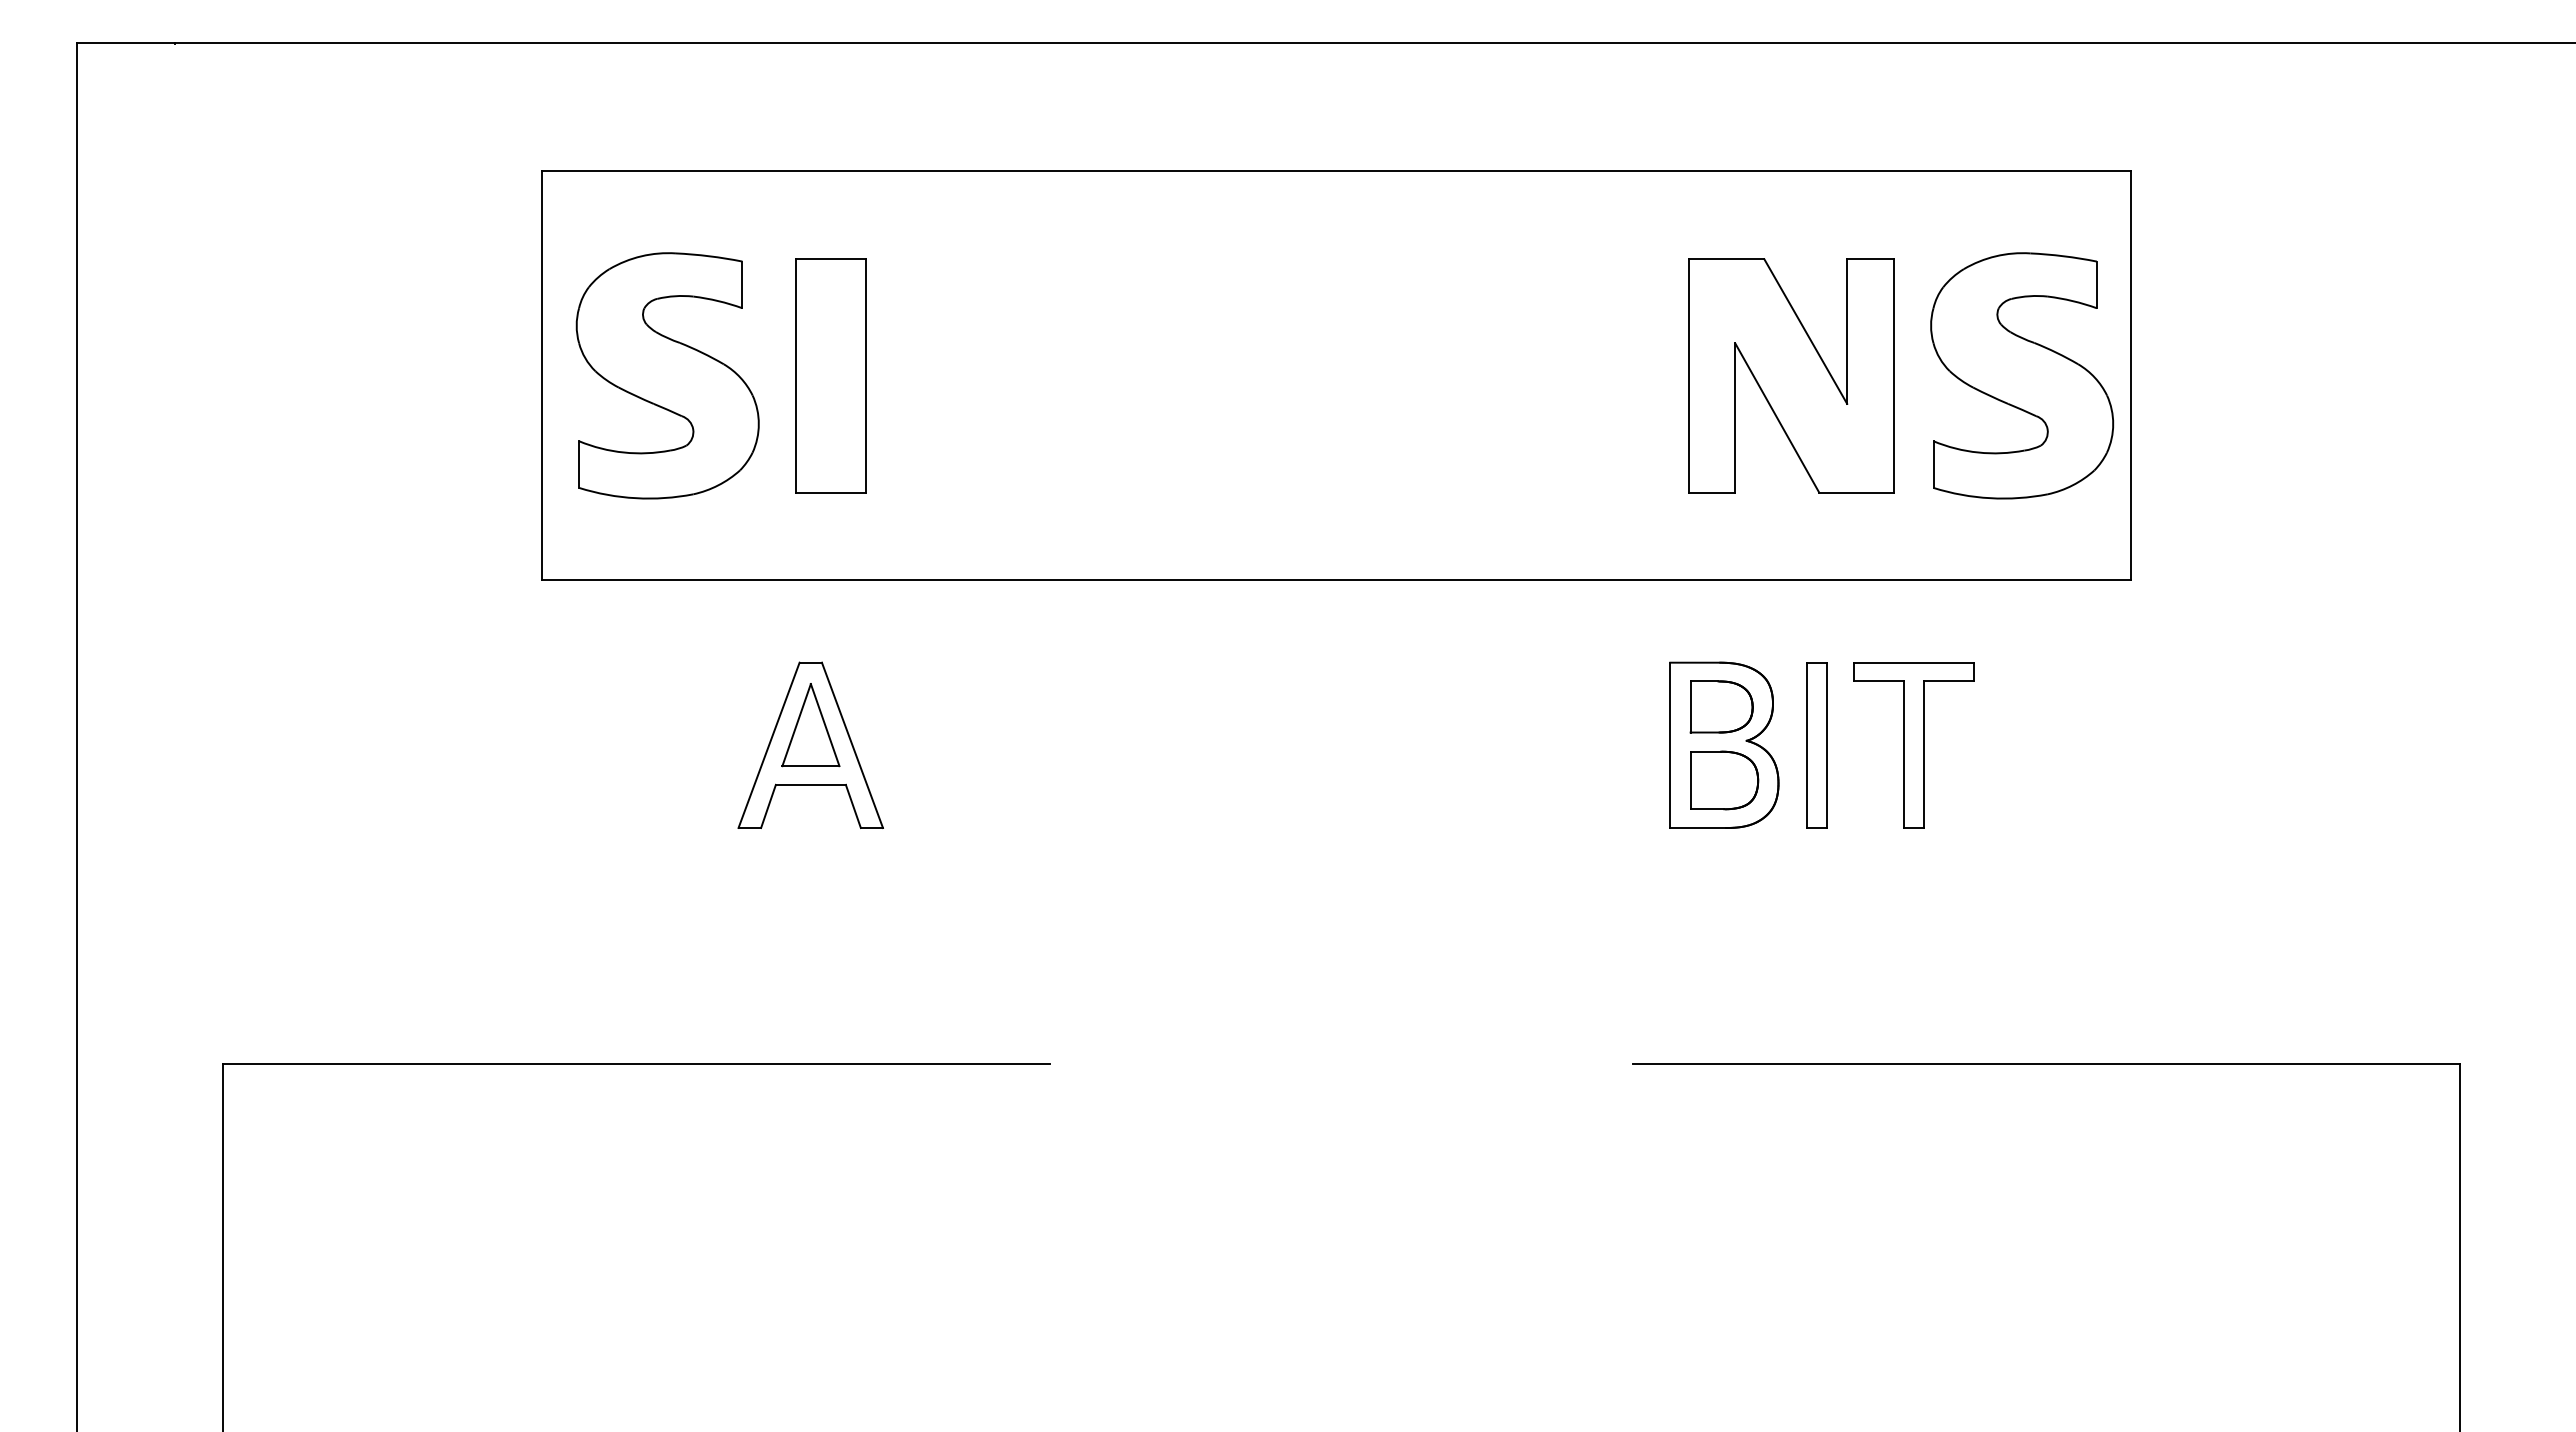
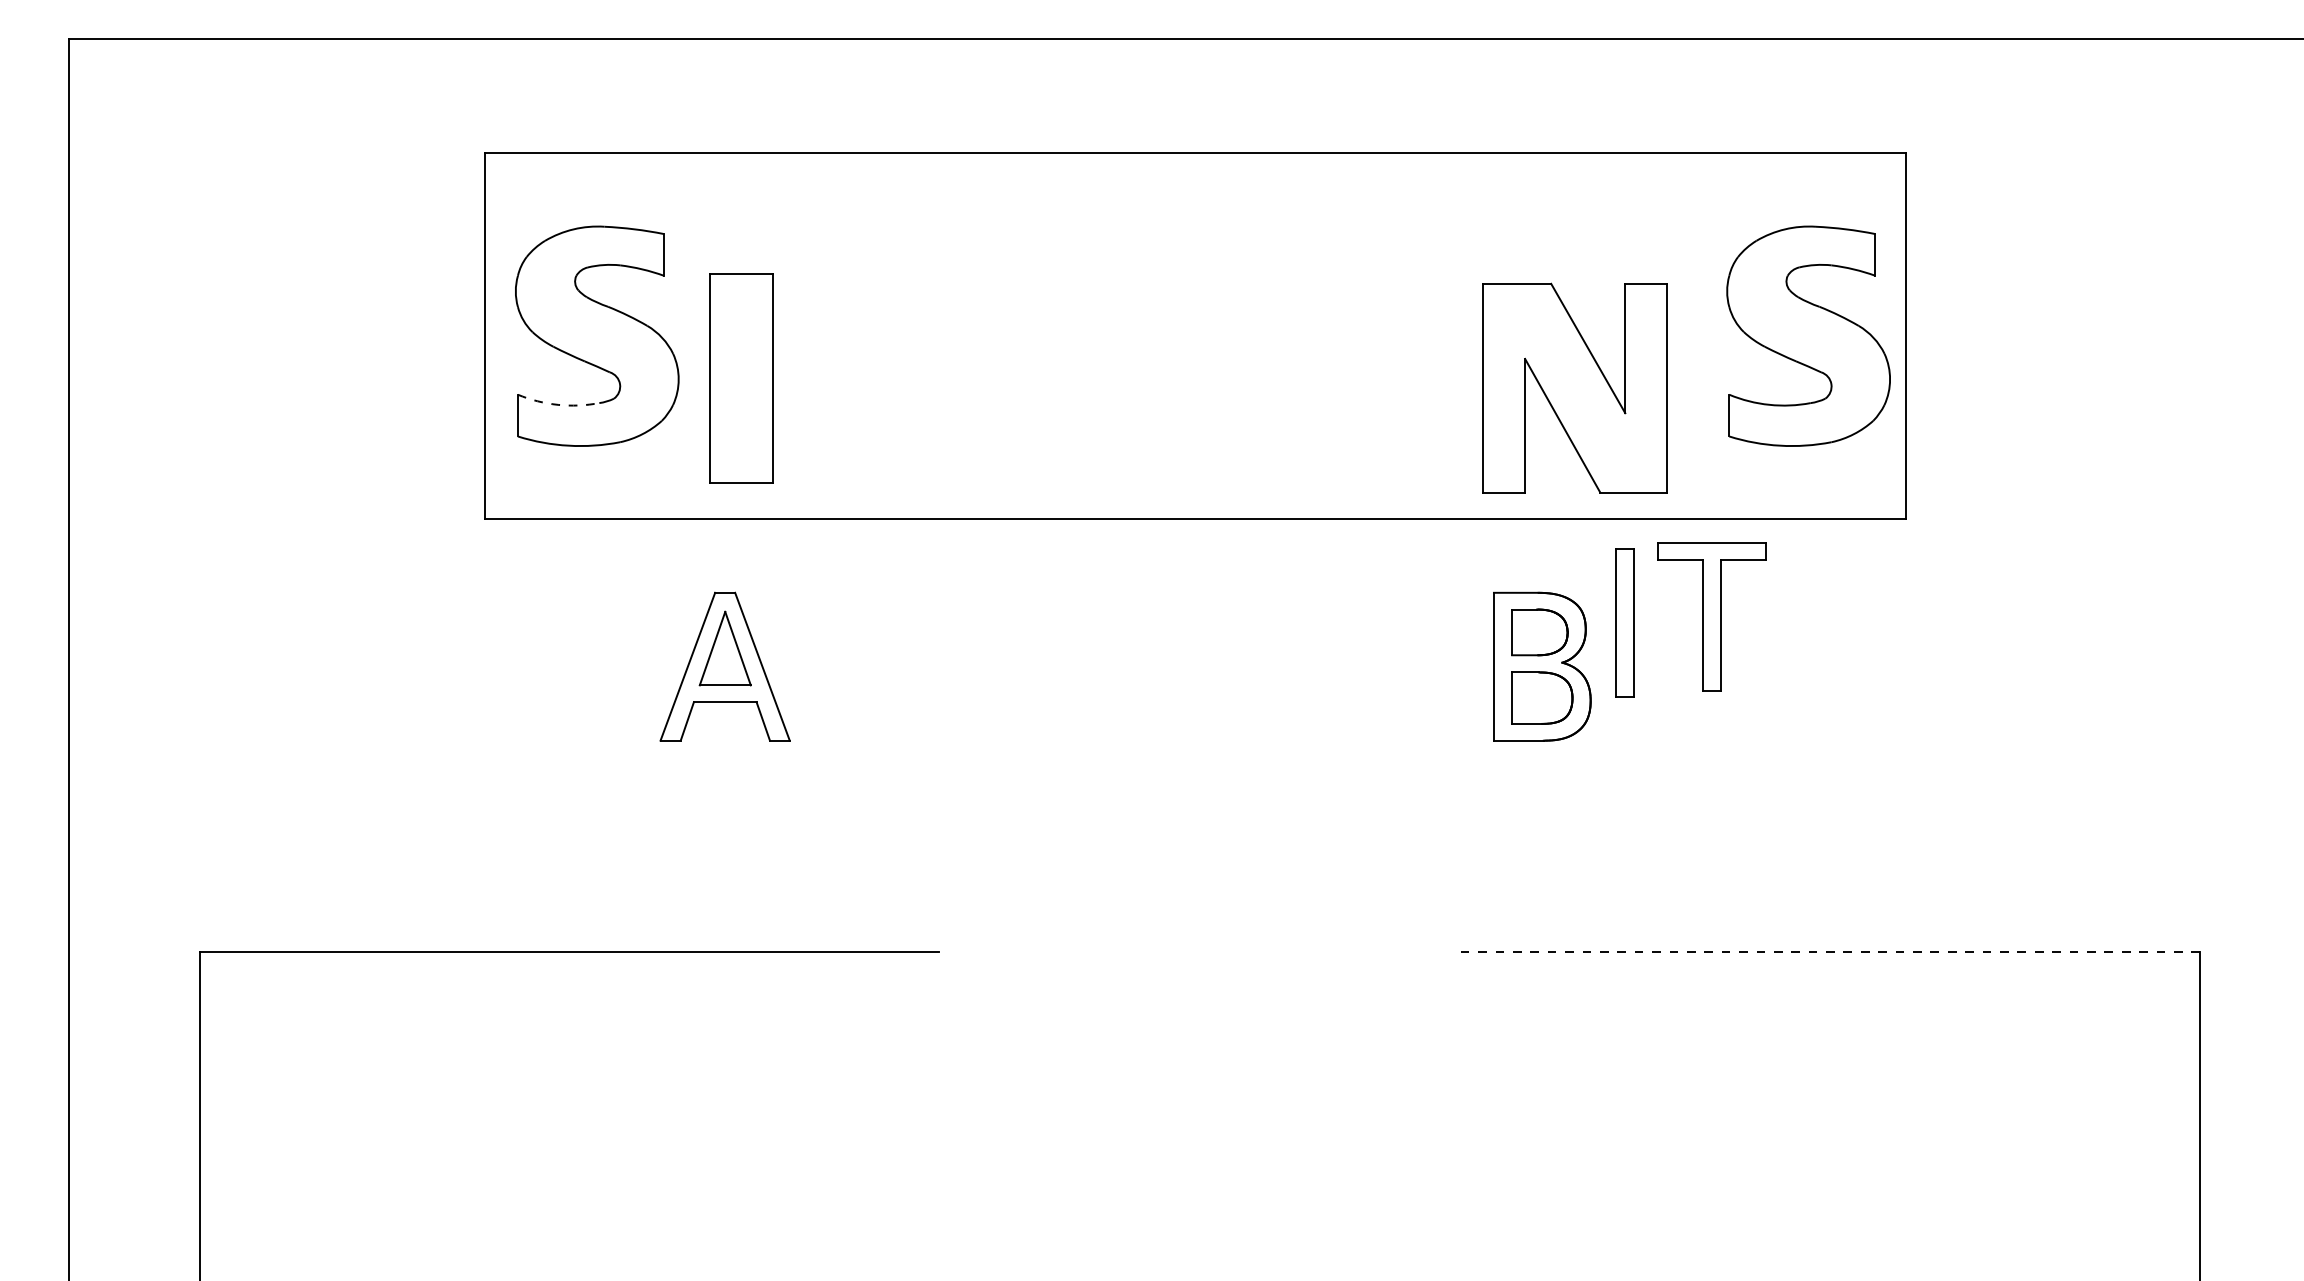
part: (830, 375) -> (741, 377), moved
part: (1791, 375) -> (1575, 387), moved
arc: (623, 452) -> (557, 404), solid -> dashed
part: (1816, 745) -> (1624, 623), moved
part: (1913, 745) -> (1711, 616), moved
line: (2046, 1064) -> (1830, 952), solid -> dashed

